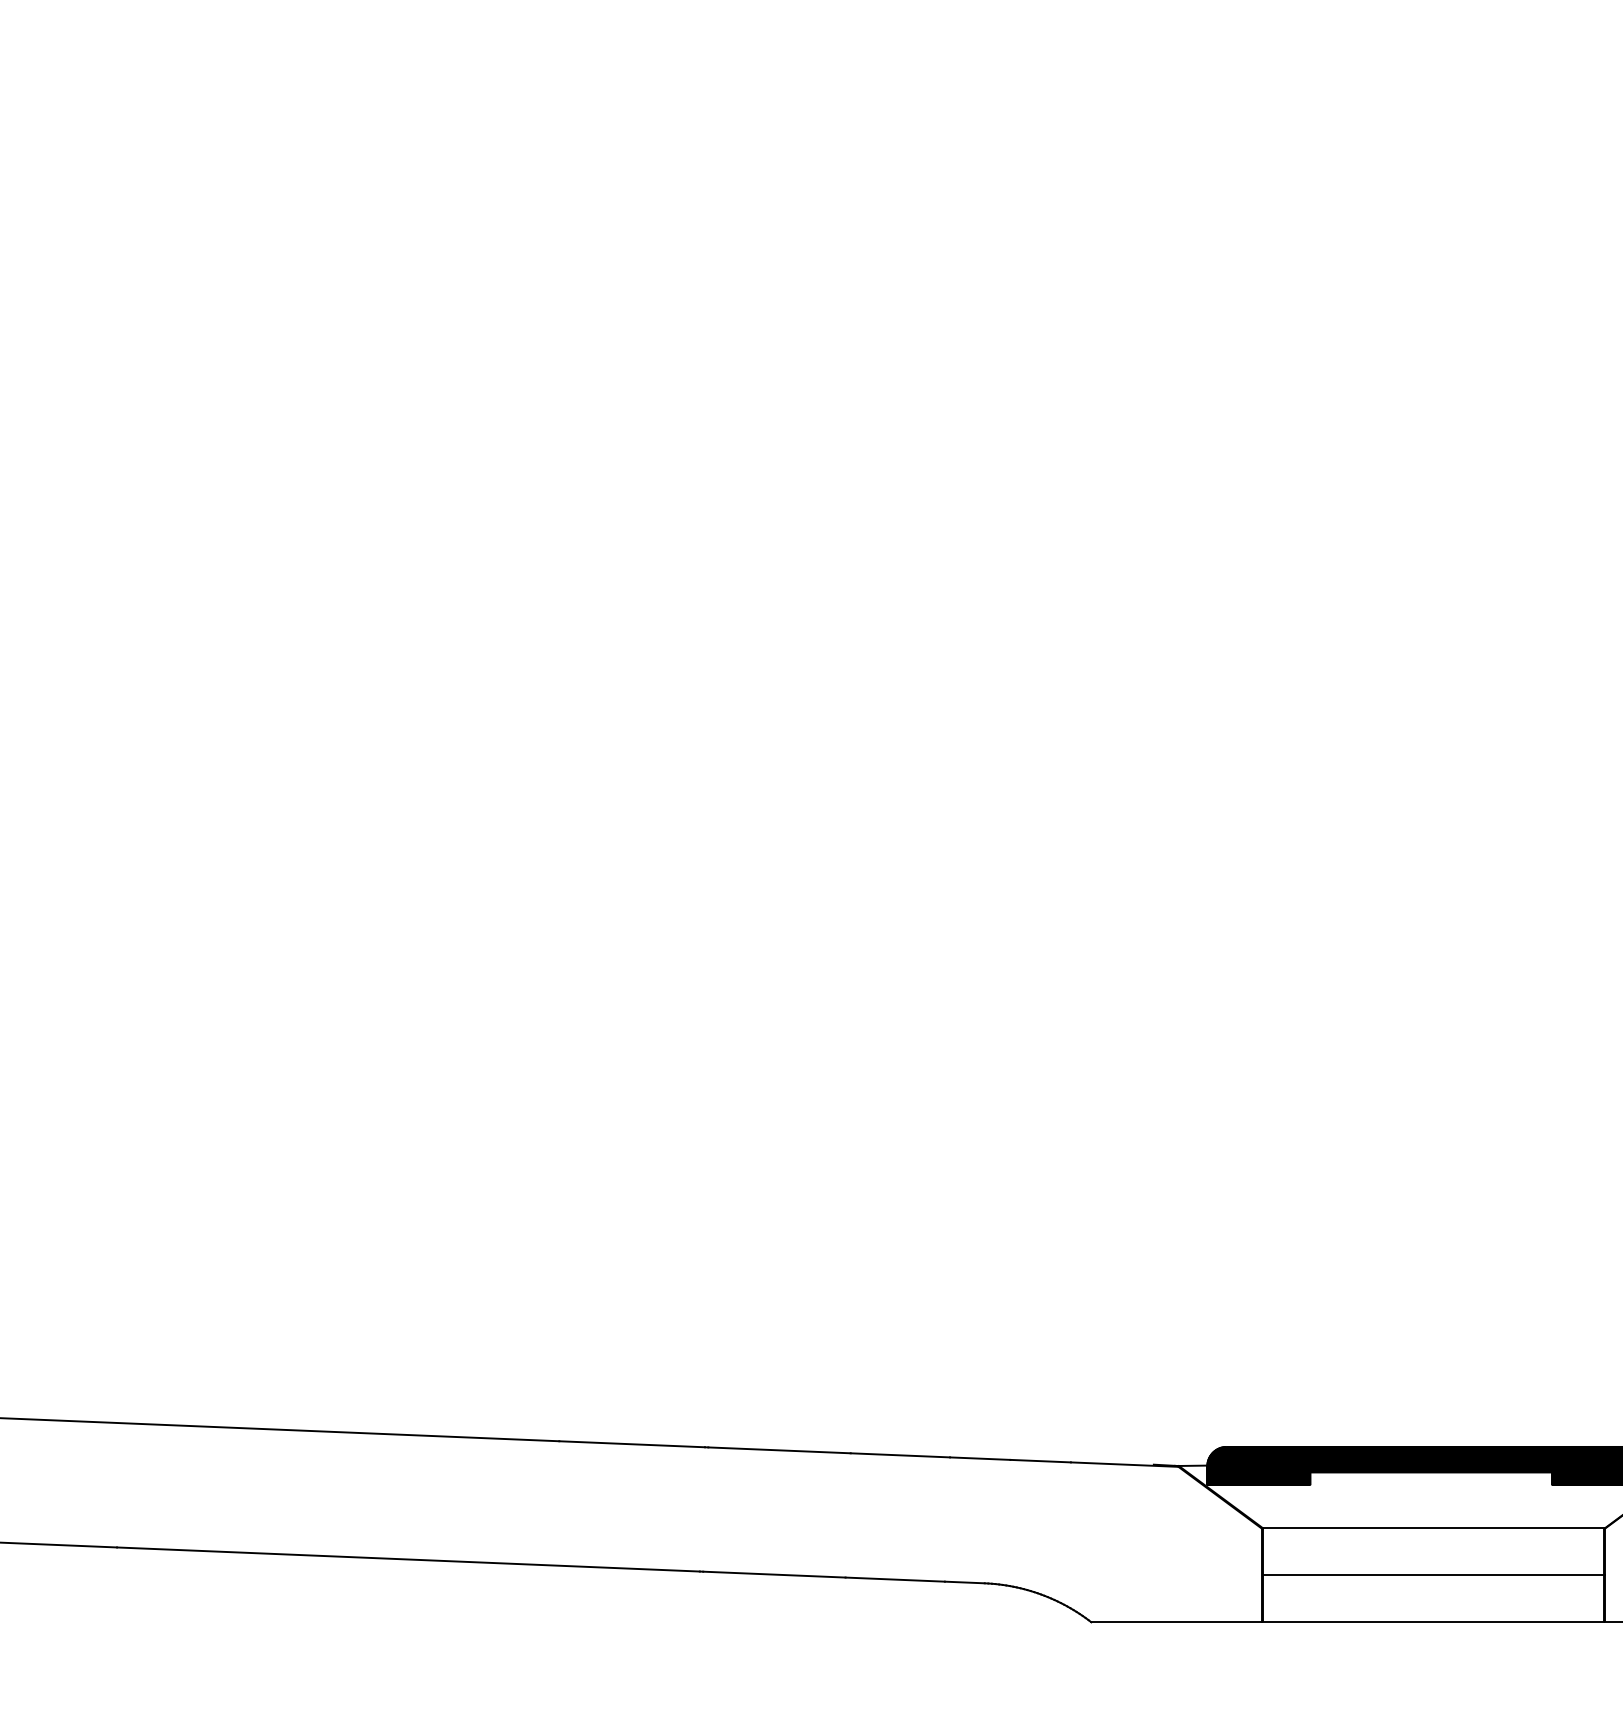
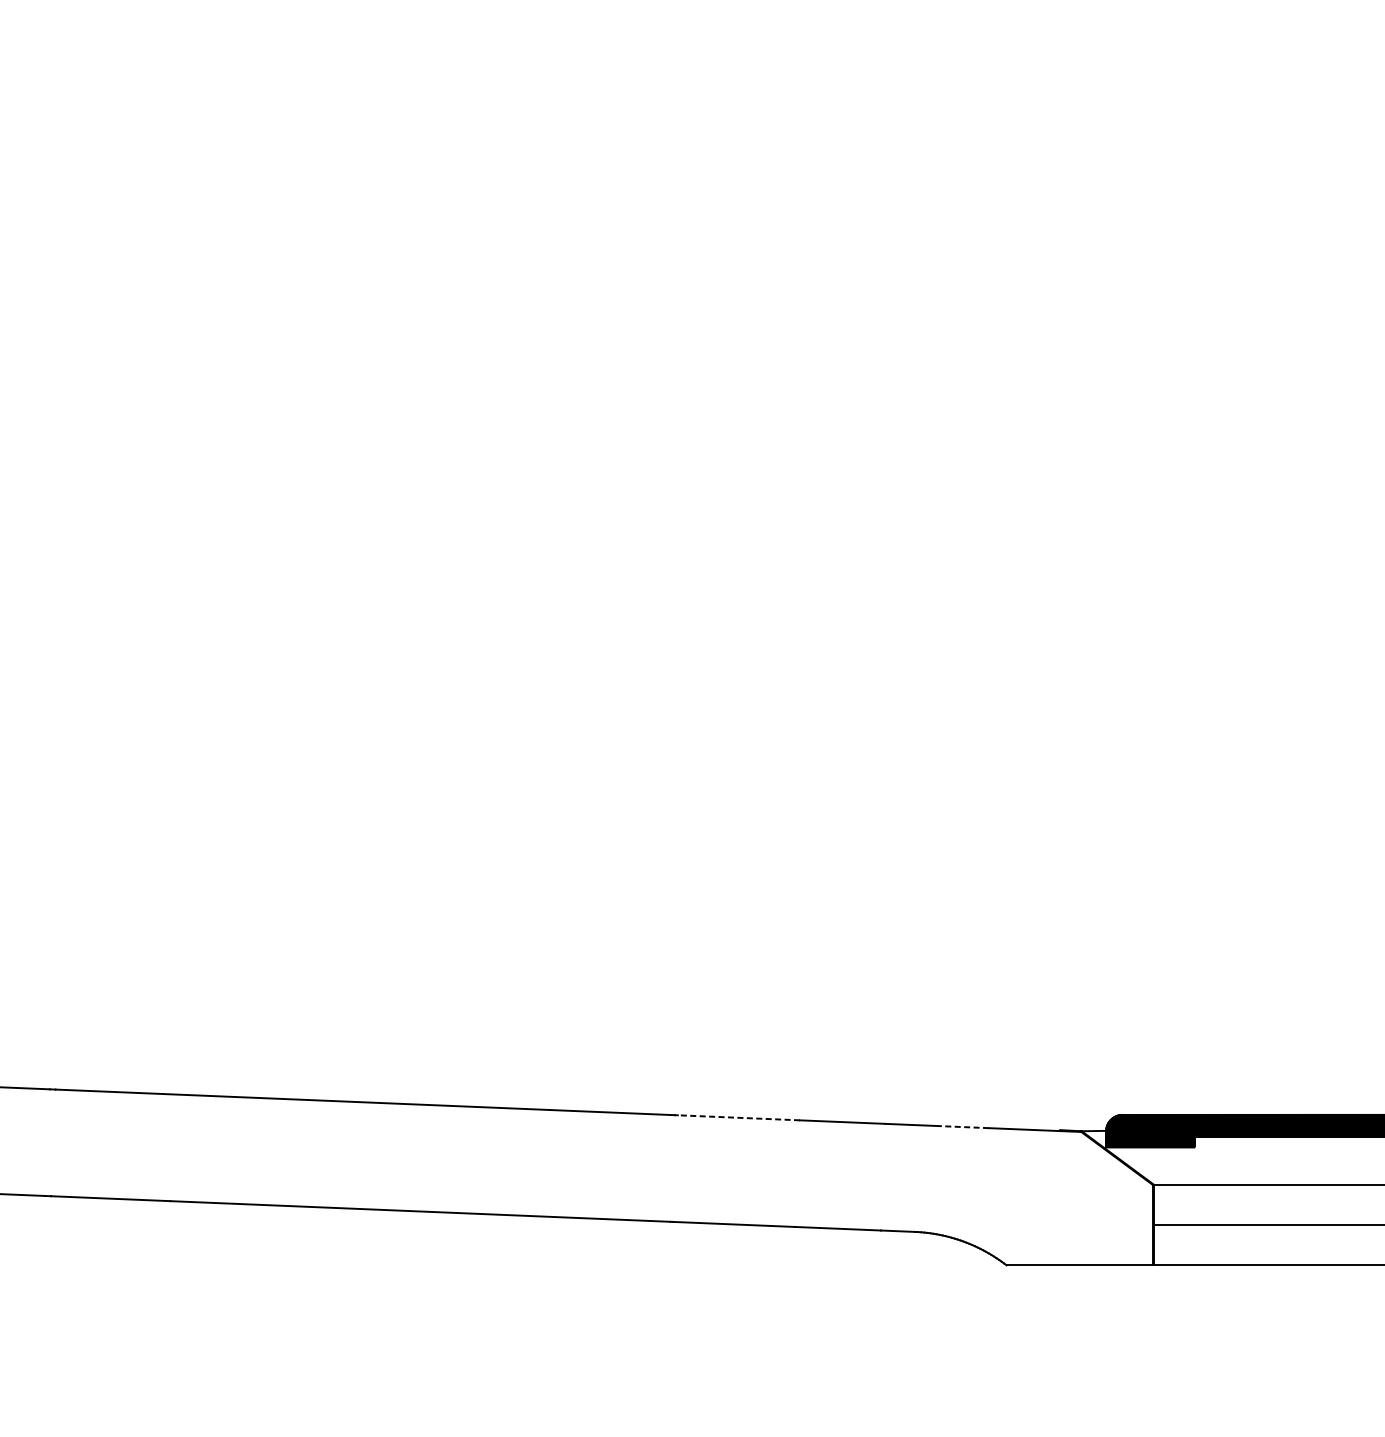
line: (779, 1450) -> (738, 1117), solid -> dashed
line: (1040, 1461) -> (962, 1127), solid -> dashed

